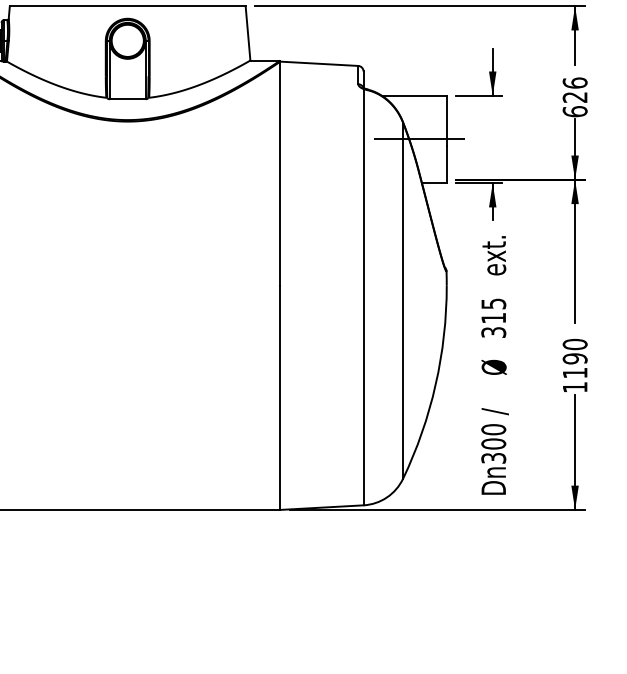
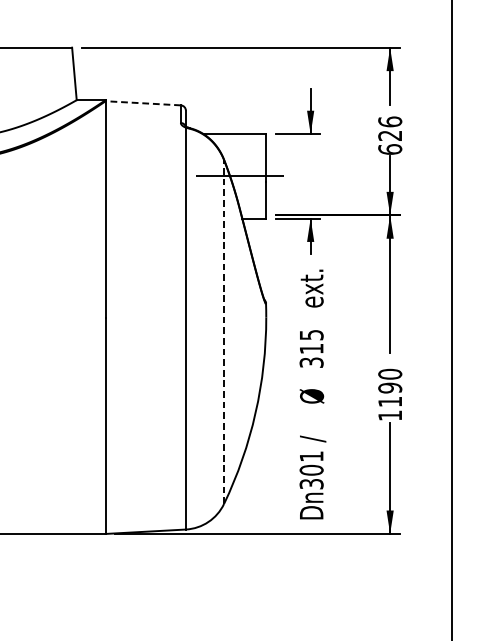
line: (318, 63) -> (142, 103), solid -> dashed
line: (403, 300) -> (224, 331), solid -> dashed
text: (493, 429) -> (311, 456), Dn300 -> Dn301

